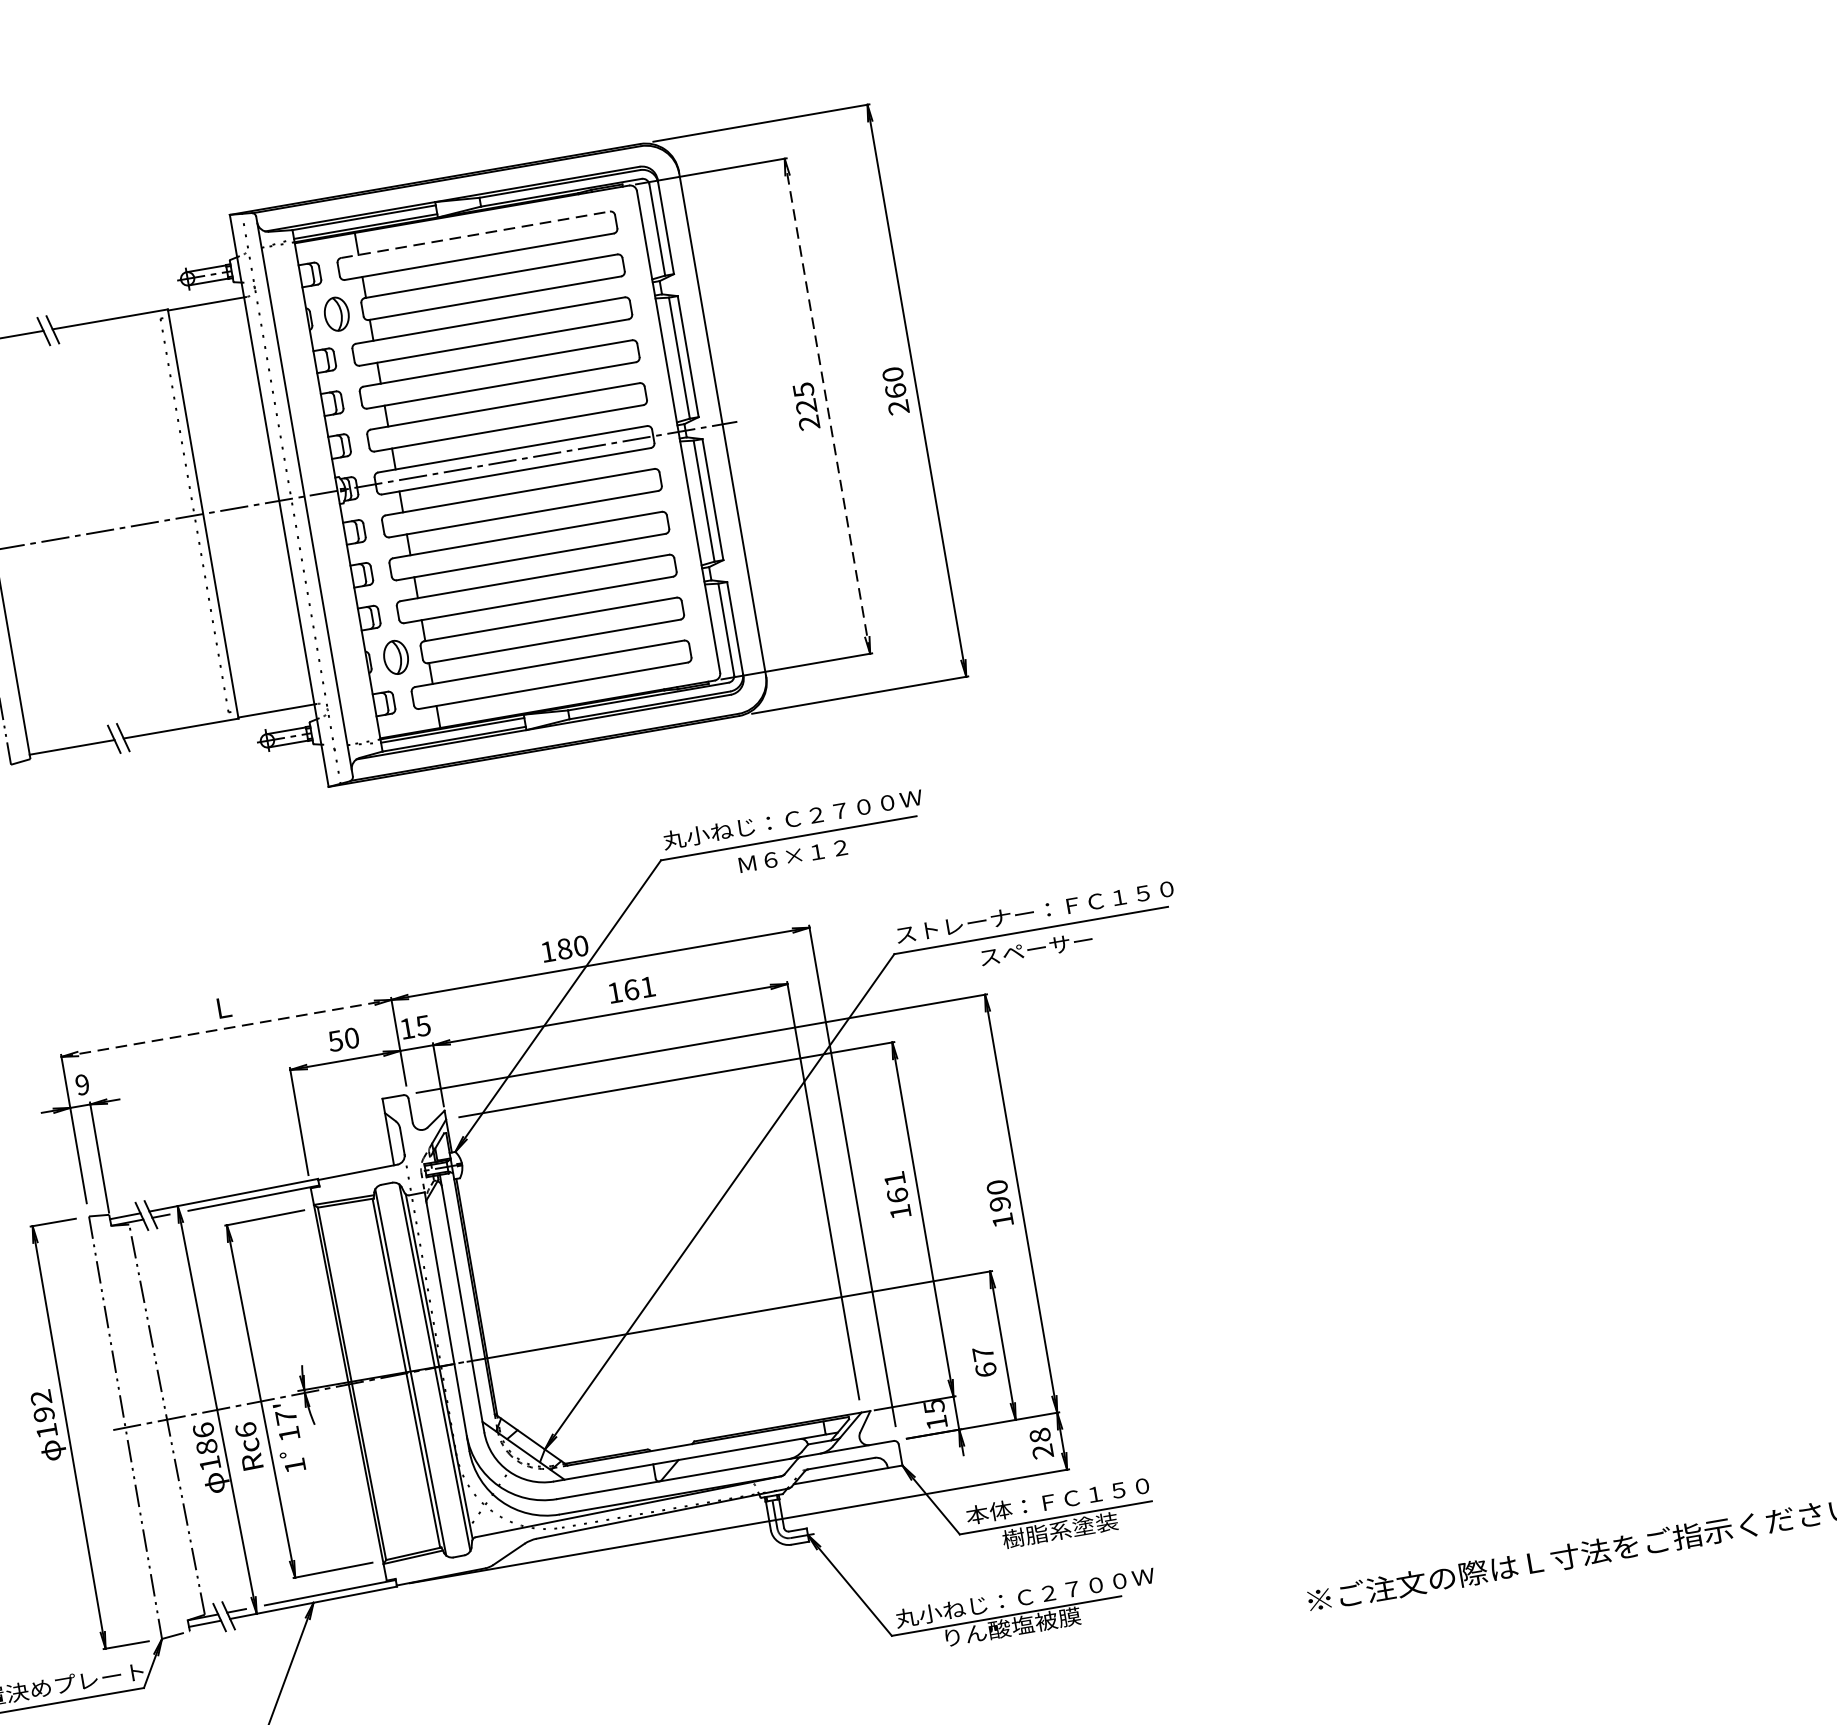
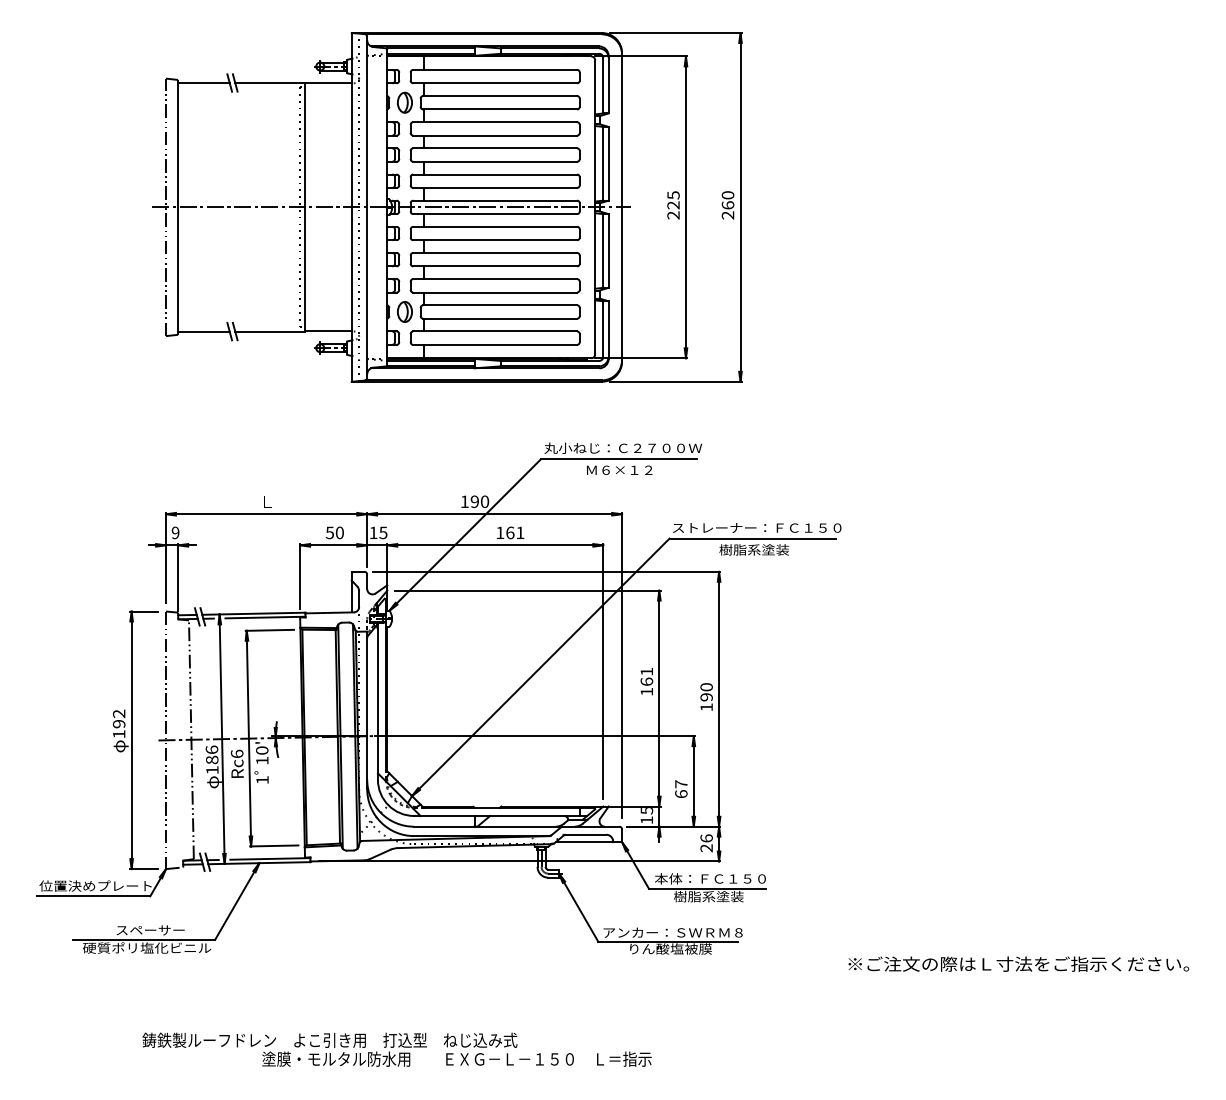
line: (475, 234) -> (495, 69), dashed -> solid
line: (826, 406) -> (685, 207), dashed -> solid
text: (1036, 947) -> (754, 549), スペーサー -> 樹脂系塗装
text: (563, 948) -> (474, 501), 180 -> 190
line: (226, 1028) -> (266, 514), dashed -> solid
text: (286, 1417) -> (262, 750), 17' -> 10'
text: (1039, 1435) -> (706, 838), 28 -> 26
text: (1023, 1597) -> (680, 932), 丸小ねじ：Ｃ２７００Ｗ -> アンカー：ＳＷＲＭ８

